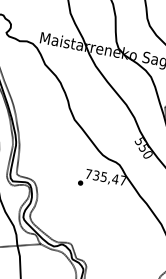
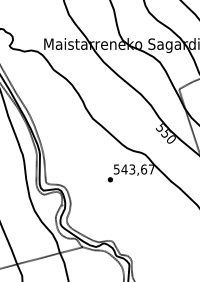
text: (102, 176) -> (130, 169), 735,47 -> 543,67

